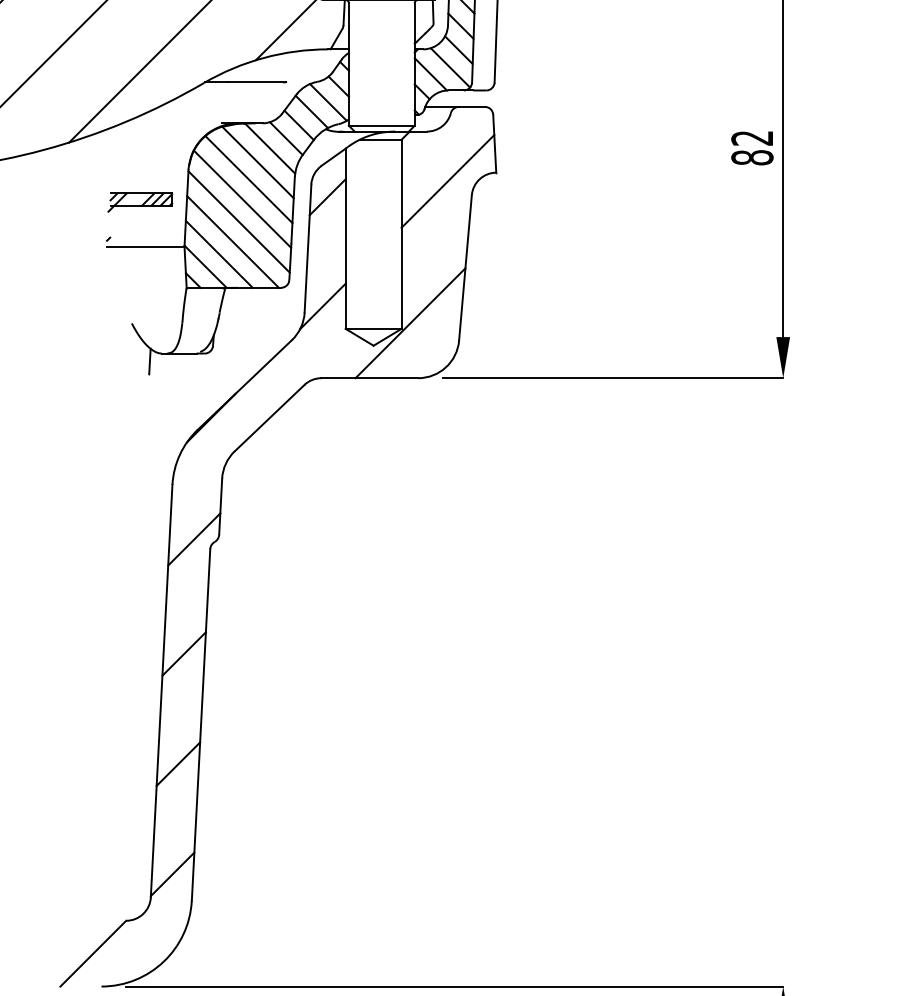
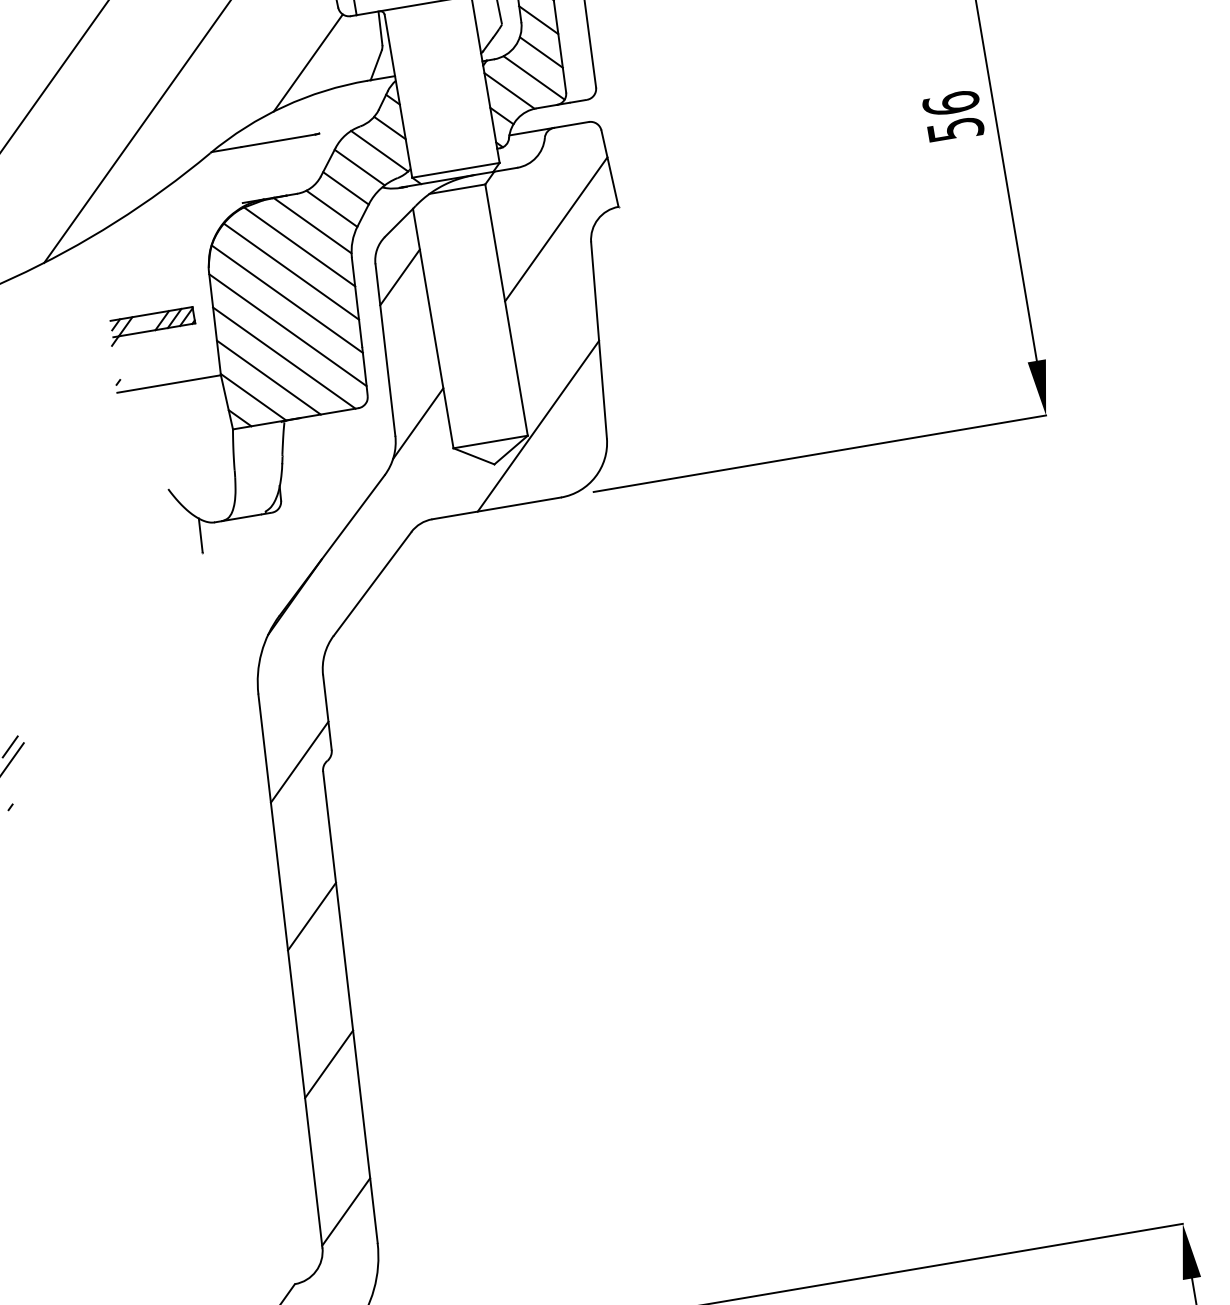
text: (752, 147) -> (953, 115), 82 -> 56

